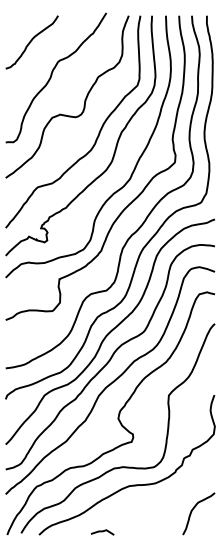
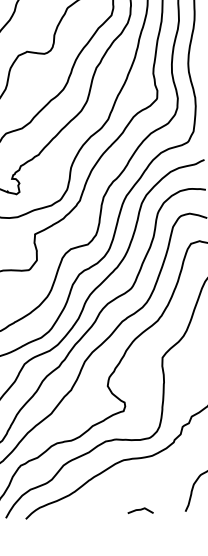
line: (102, 532) -> (140, 511), moved

